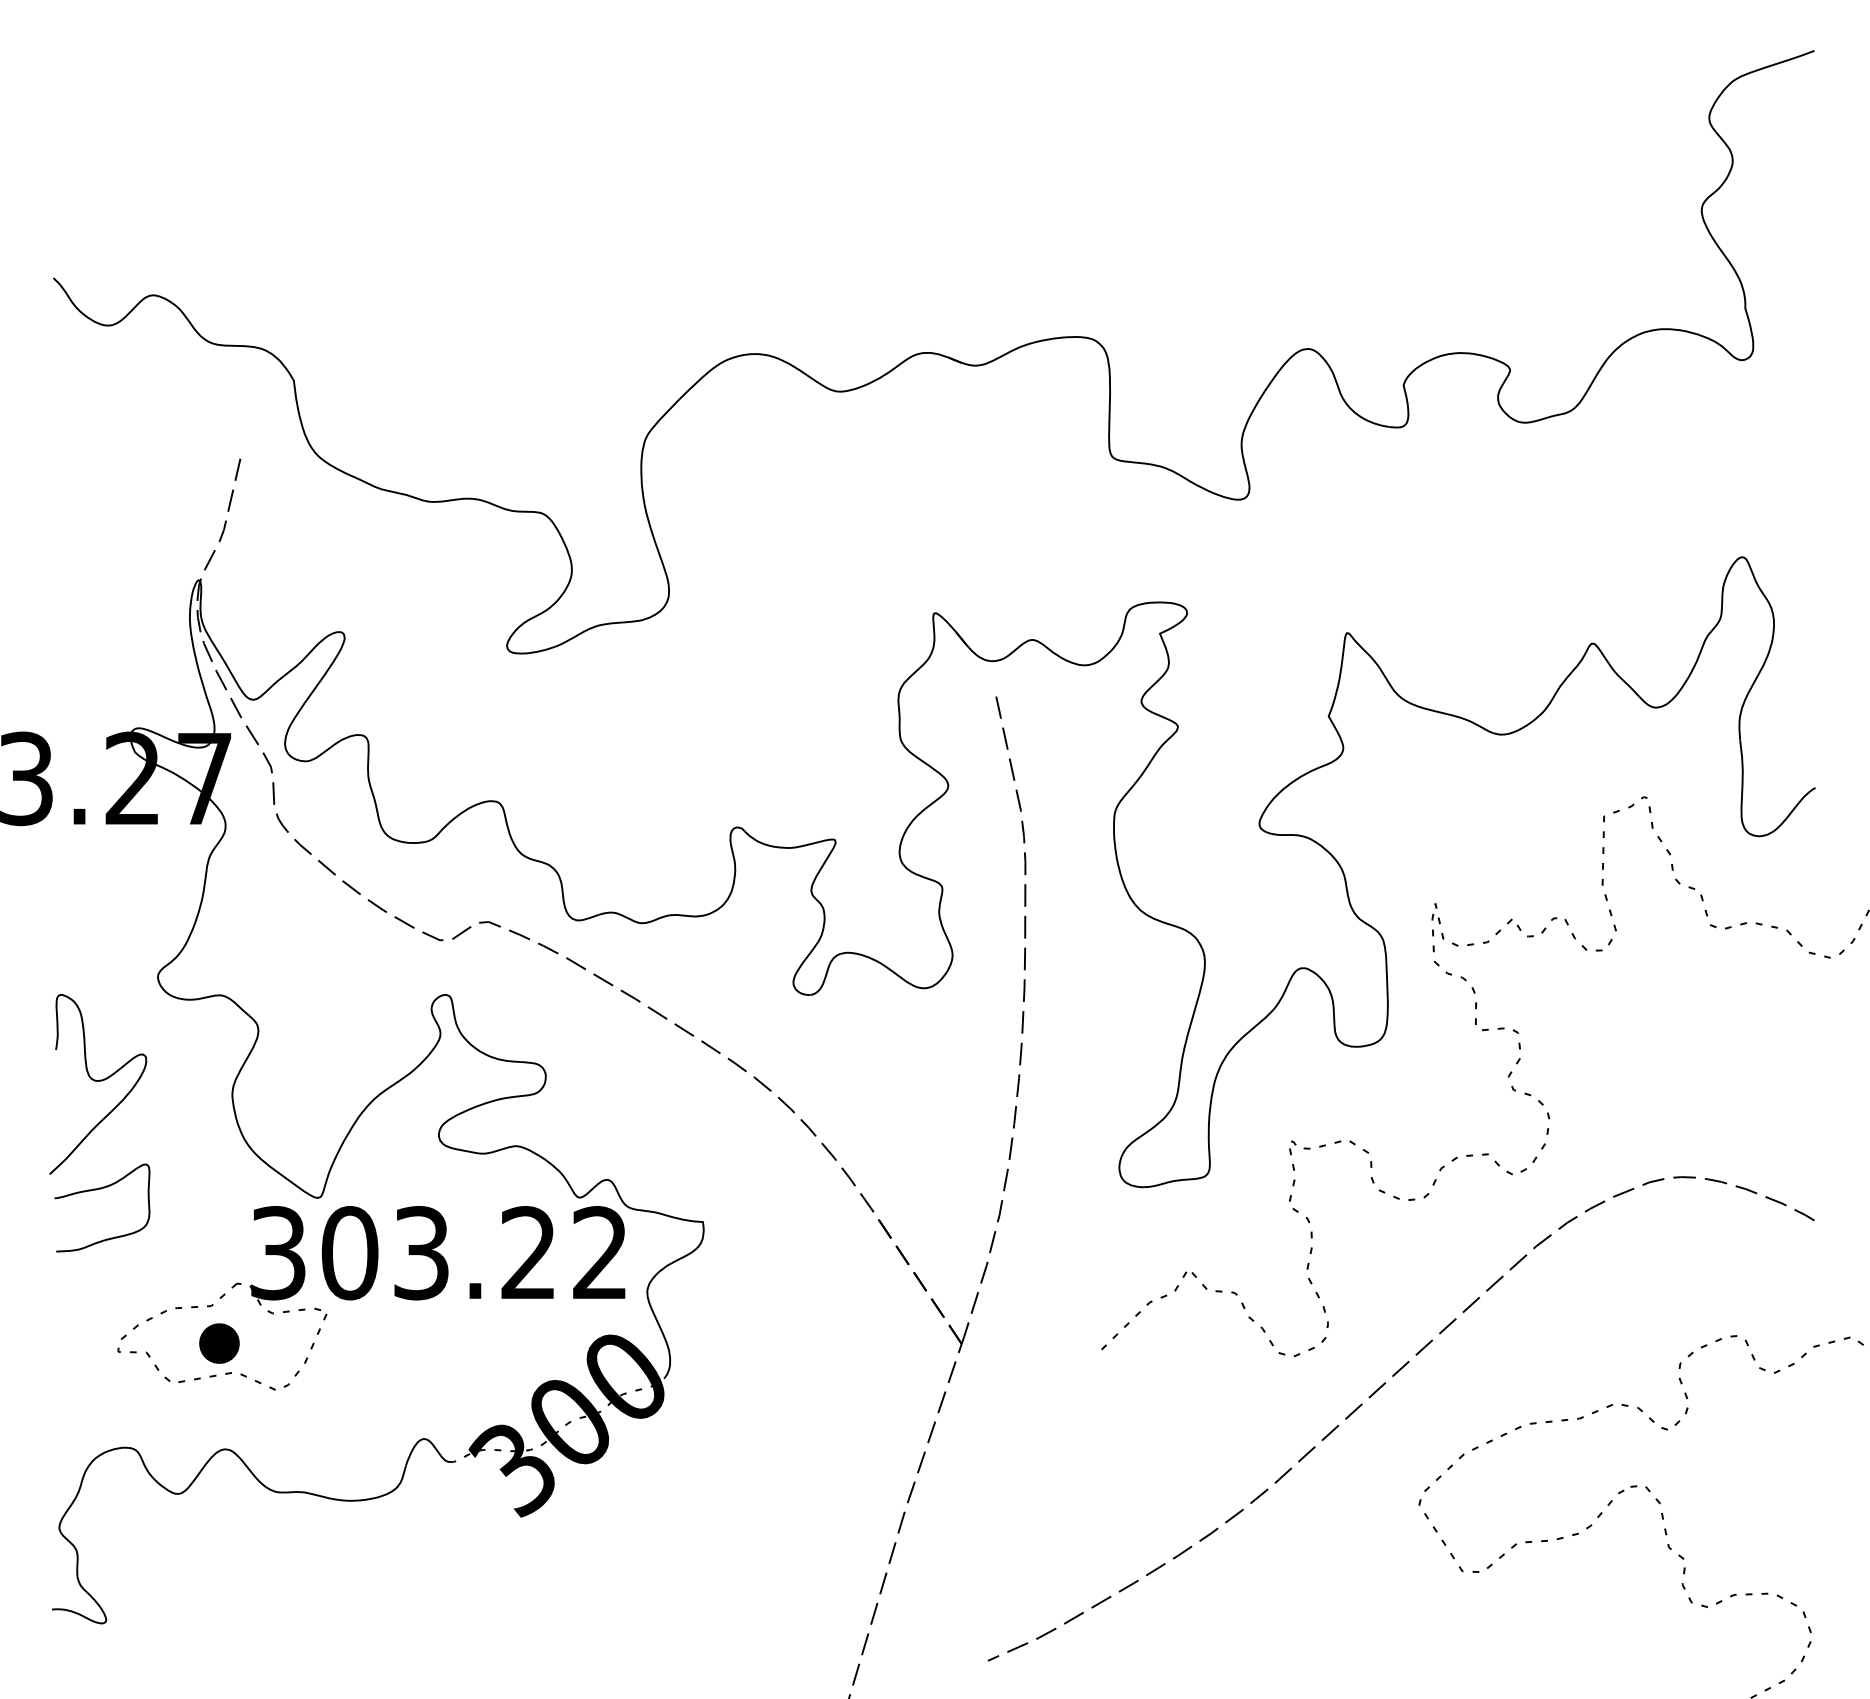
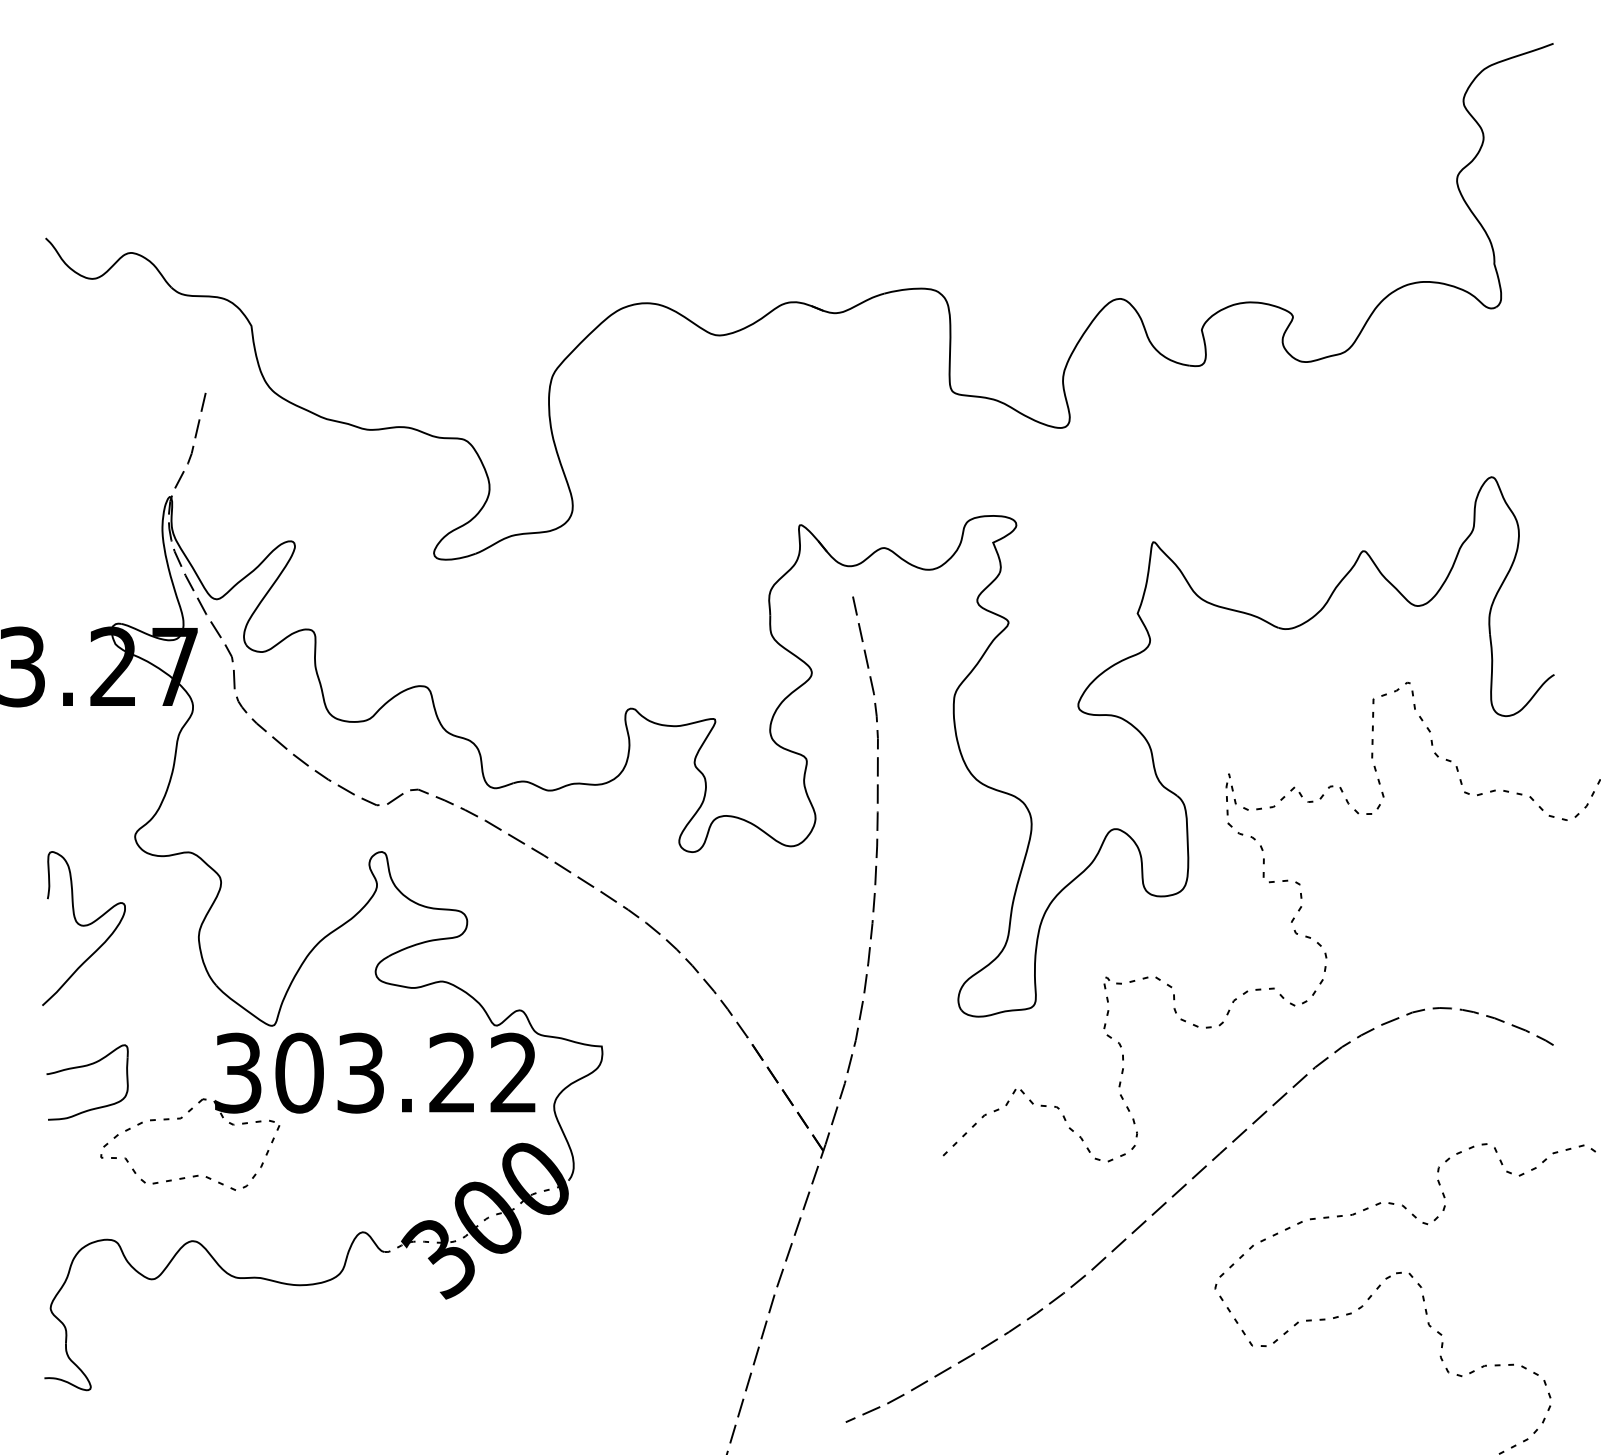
part: (97, 1190) -> (83, 1067), moved
part: (219, 1343) -> (187, 1150), removed

